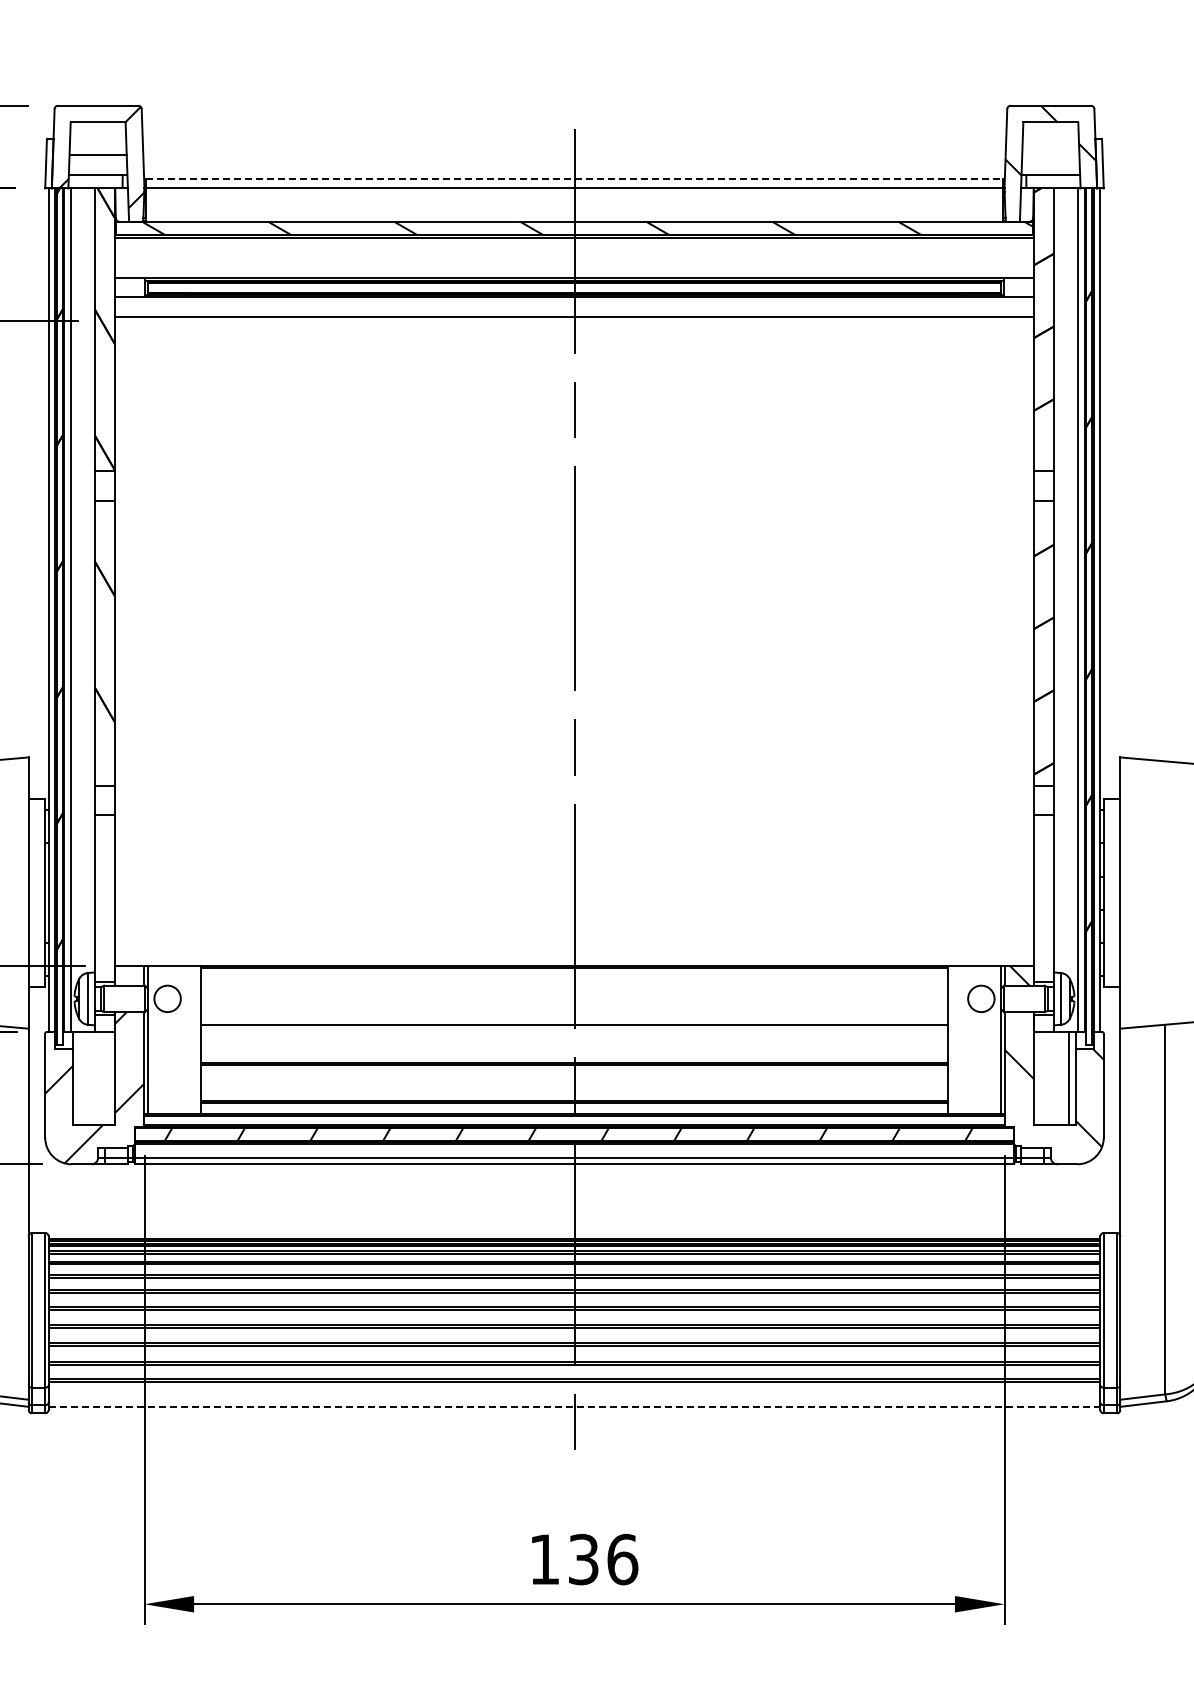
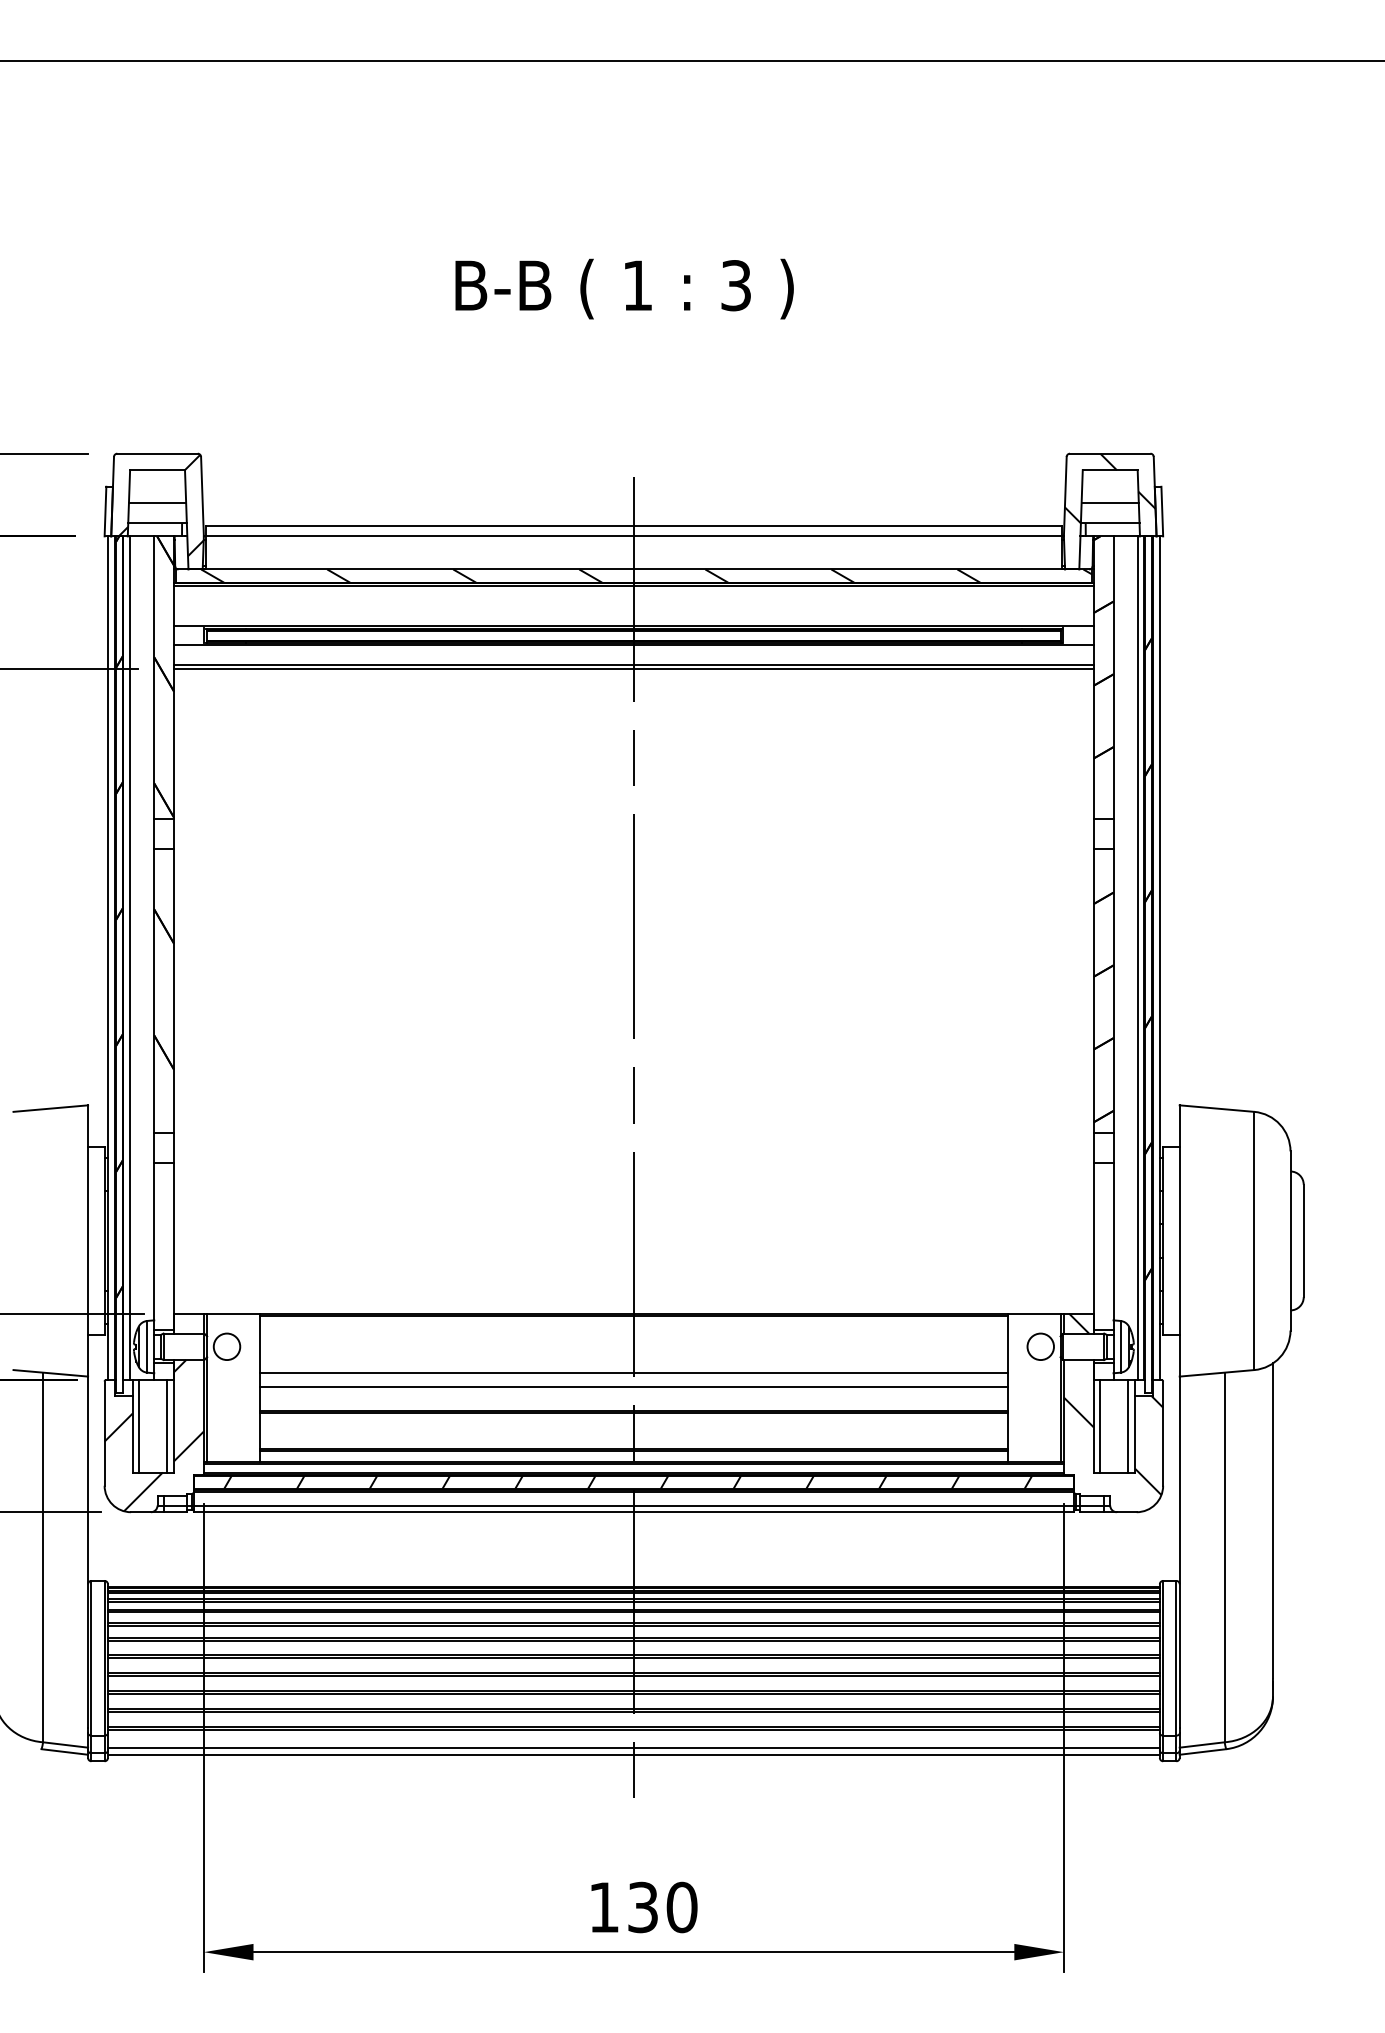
line: (1050, 155) -> (1109, 503), added
line: (575, 178) -> (634, 526), dashed -> solid
line: (574, 320) -> (633, 668), added
line: (574, 1038) -> (633, 1386), added
line: (80, 1077) -> (139, 1425), added
line: (108, 1077) -> (167, 1425), added
line: (1041, 1077) -> (1100, 1425), added
line: (574, 1399) -> (633, 1747), added
line: (574, 1406) -> (633, 1754), dashed -> solid
text: (622, 1559) -> (681, 1907), 136 -> 130

